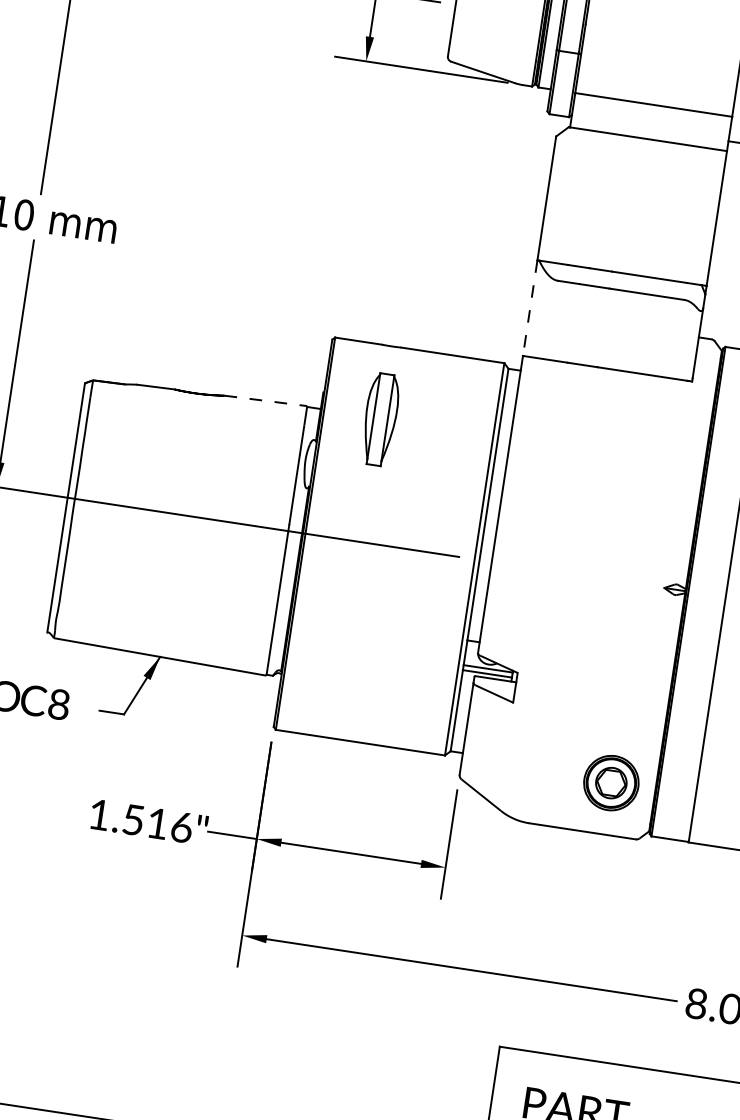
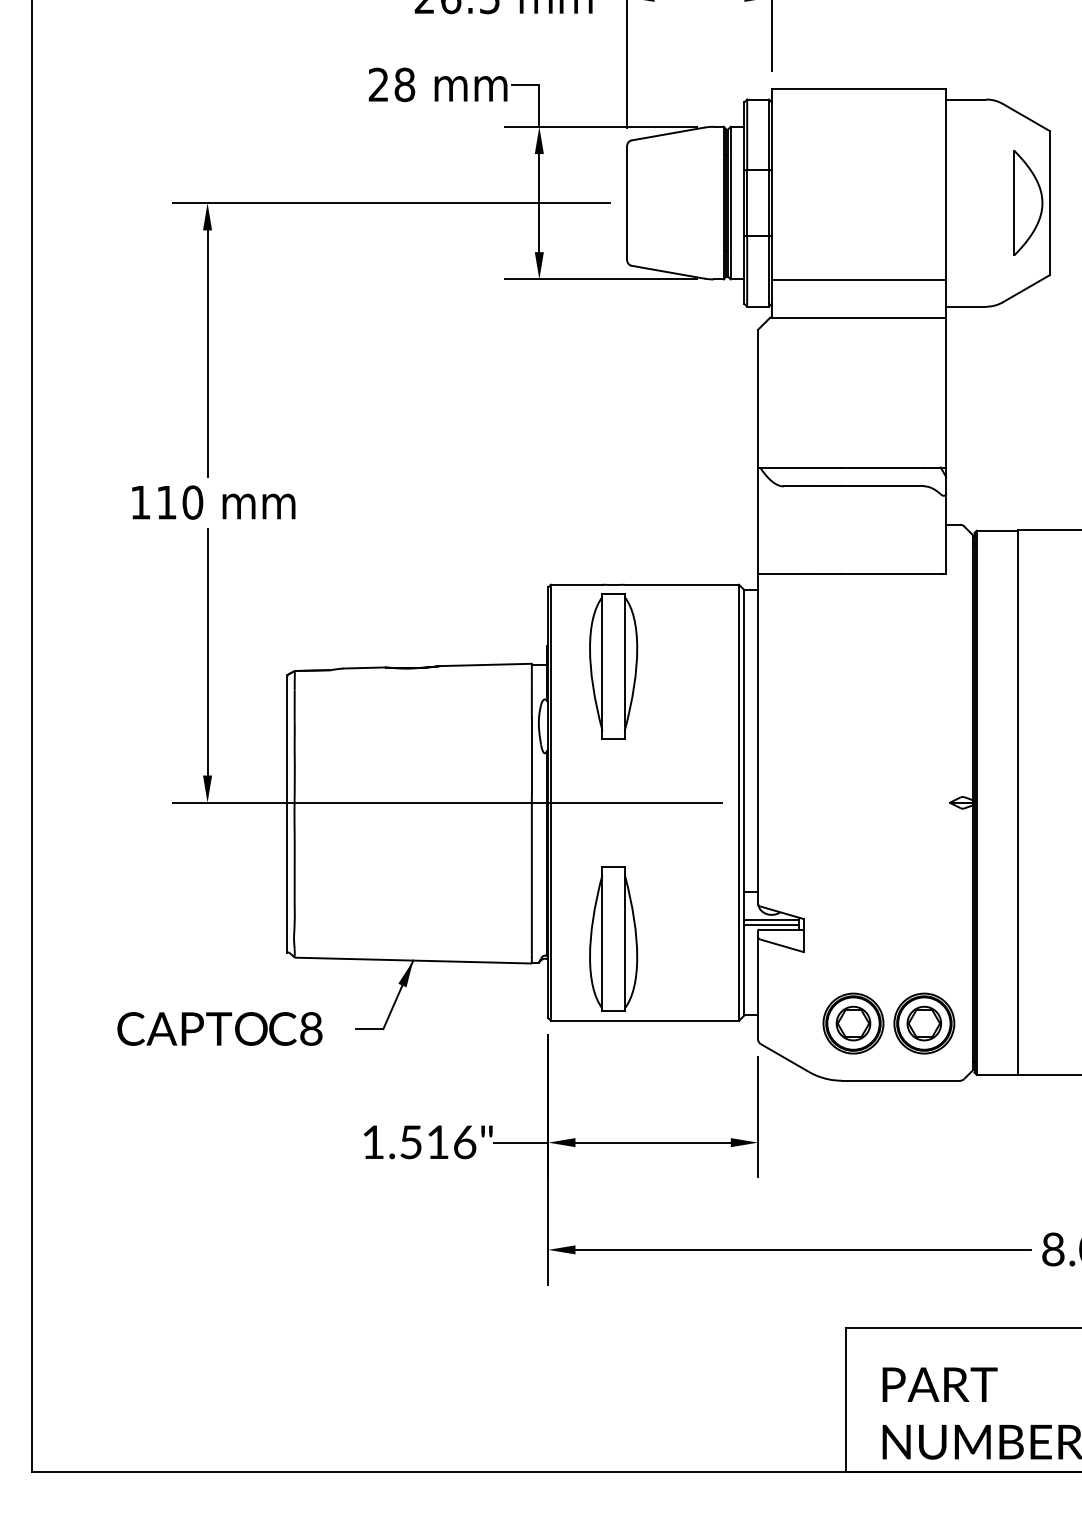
line: (530, 308) -> (758, 521), dashed -> solid
line: (266, 400) -> (486, 664), dashed -> solid
part: (380, 419) -> (613, 666), size x1.43
part: (343, 664) -> (613, 938), added
part: (547, 773) -> (853, 1023), added

